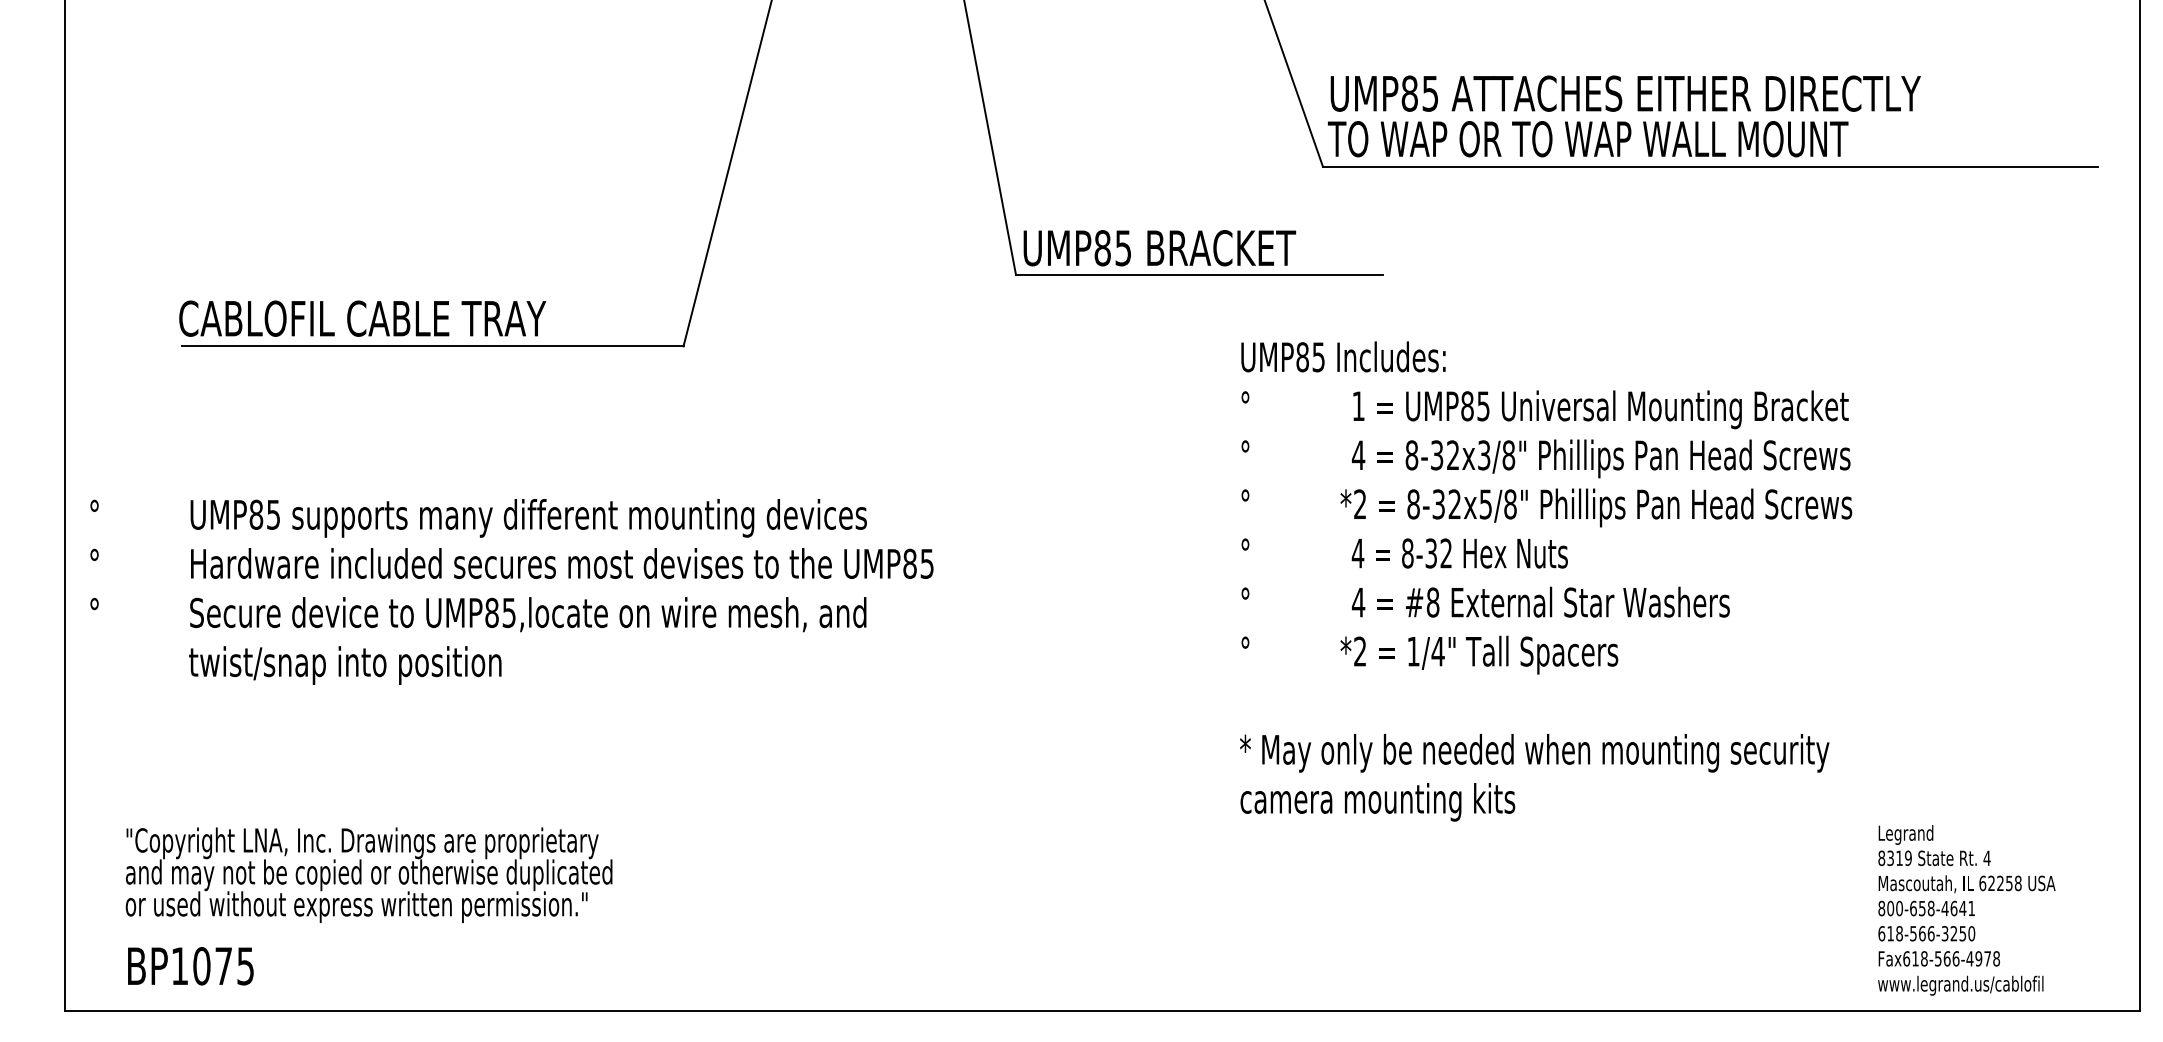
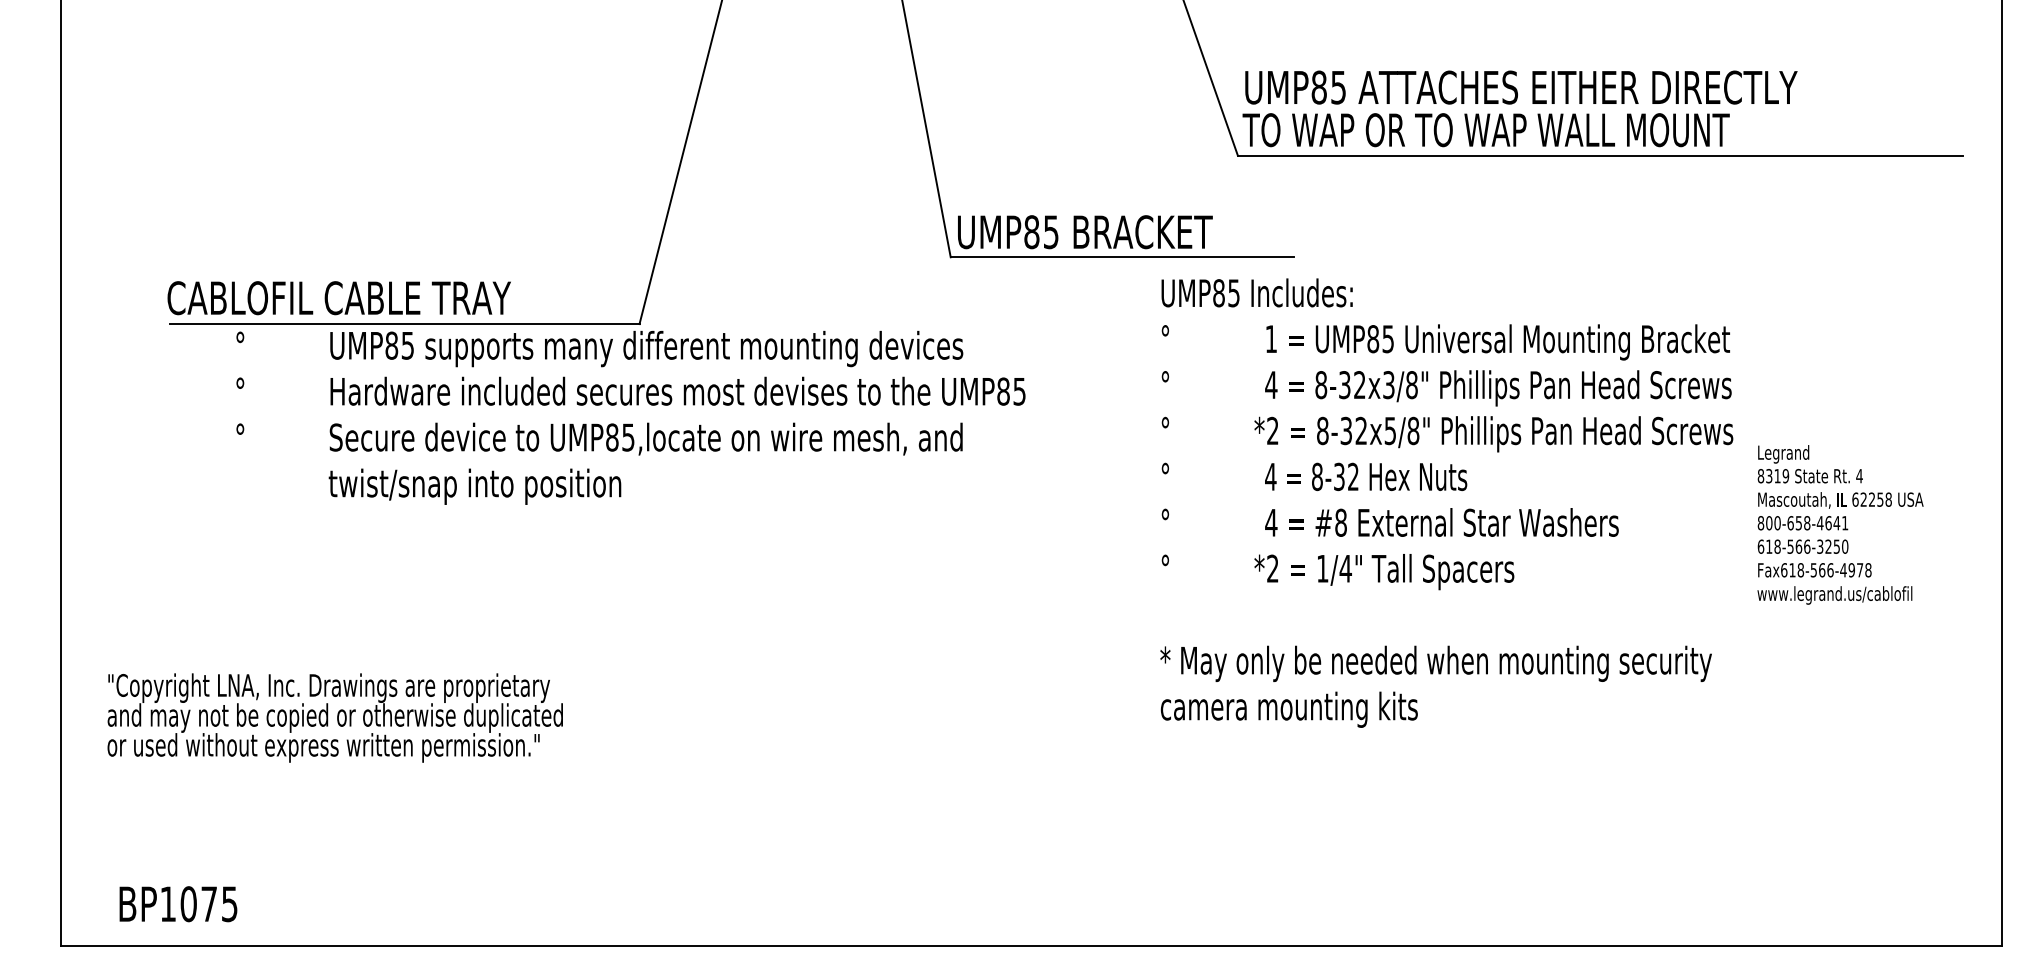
text: (1545, 580) -> (1446, 502), moved
text: (511, 591) -> (630, 417), moved
text: (368, 874) -> (334, 717), moved
text: (1966, 909) -> (1840, 524), moved

